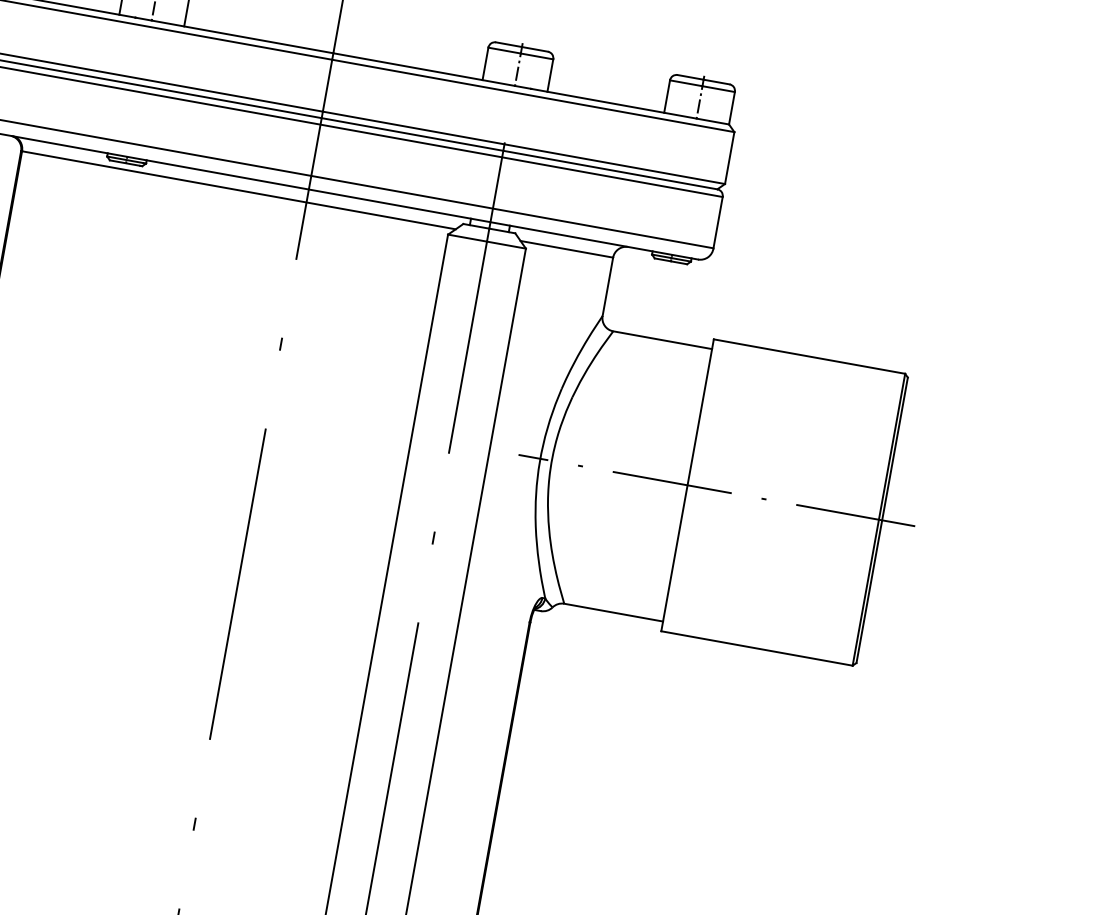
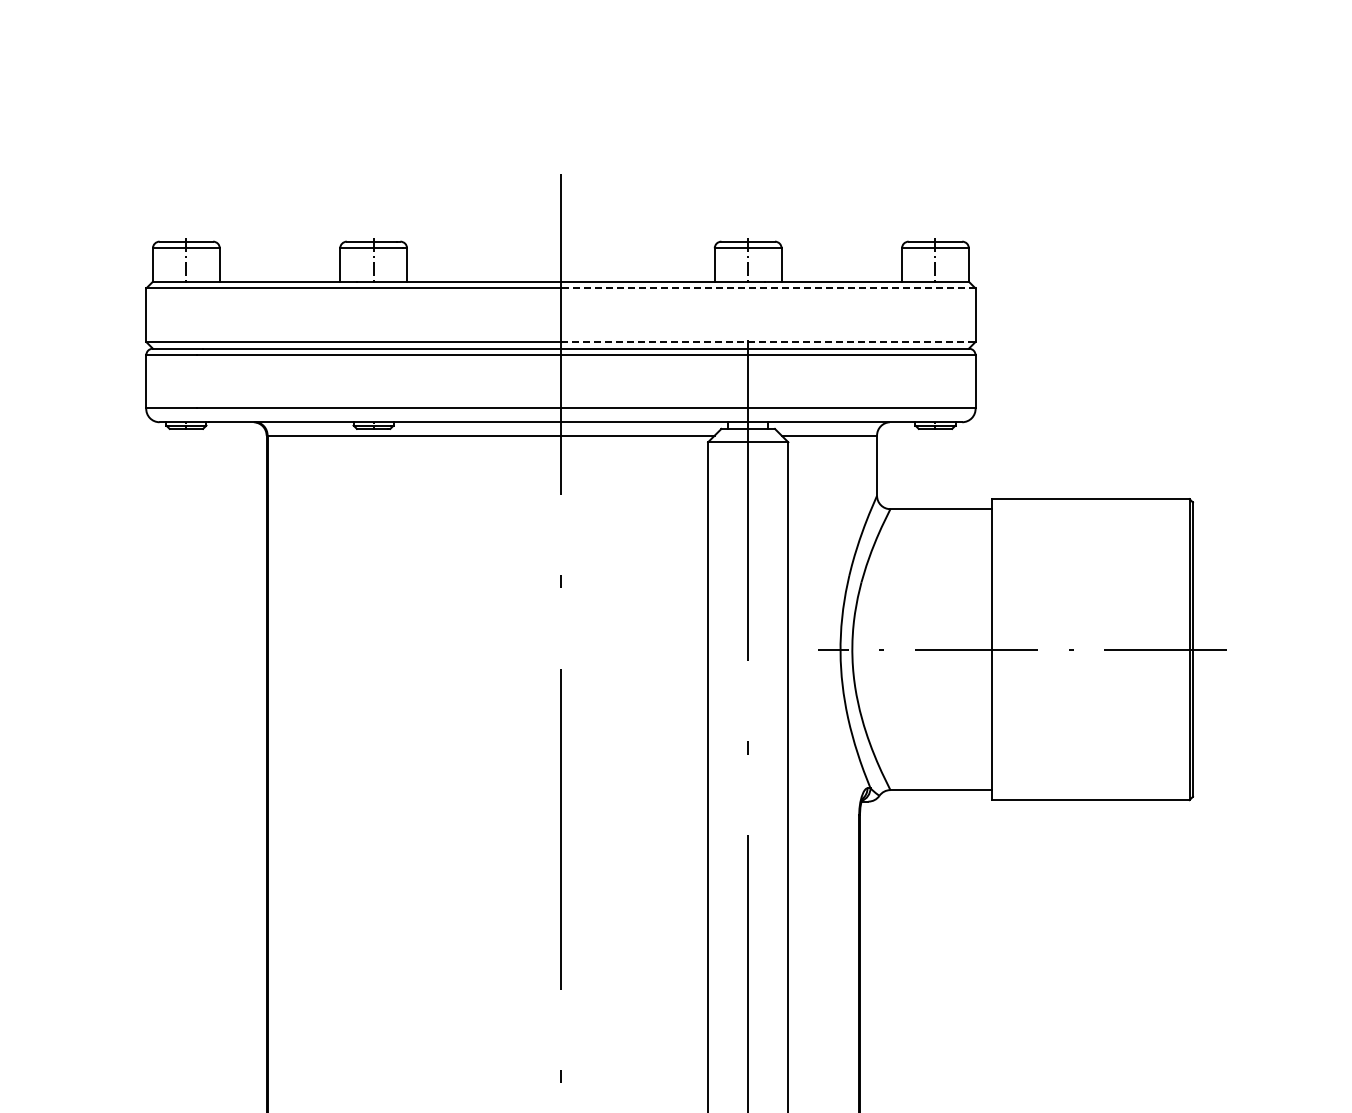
line: (532, 95) -> (767, 288), solid -> dashed
line: (524, 147) -> (768, 341), solid -> dashed

